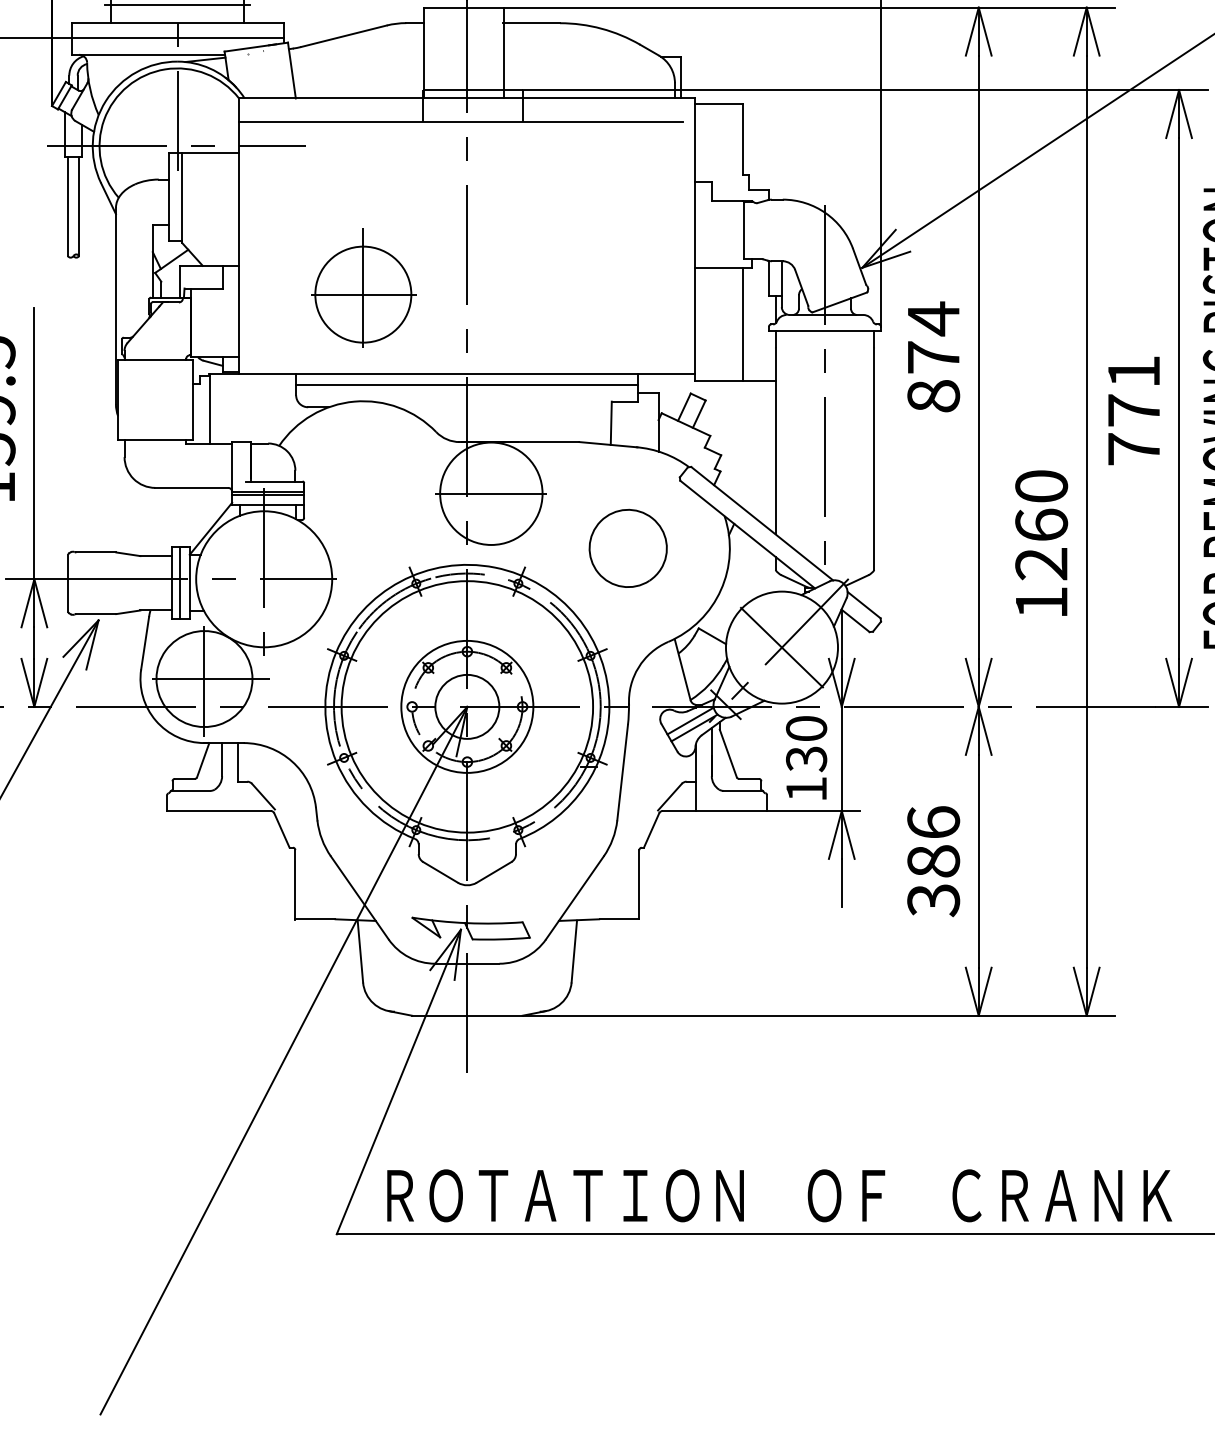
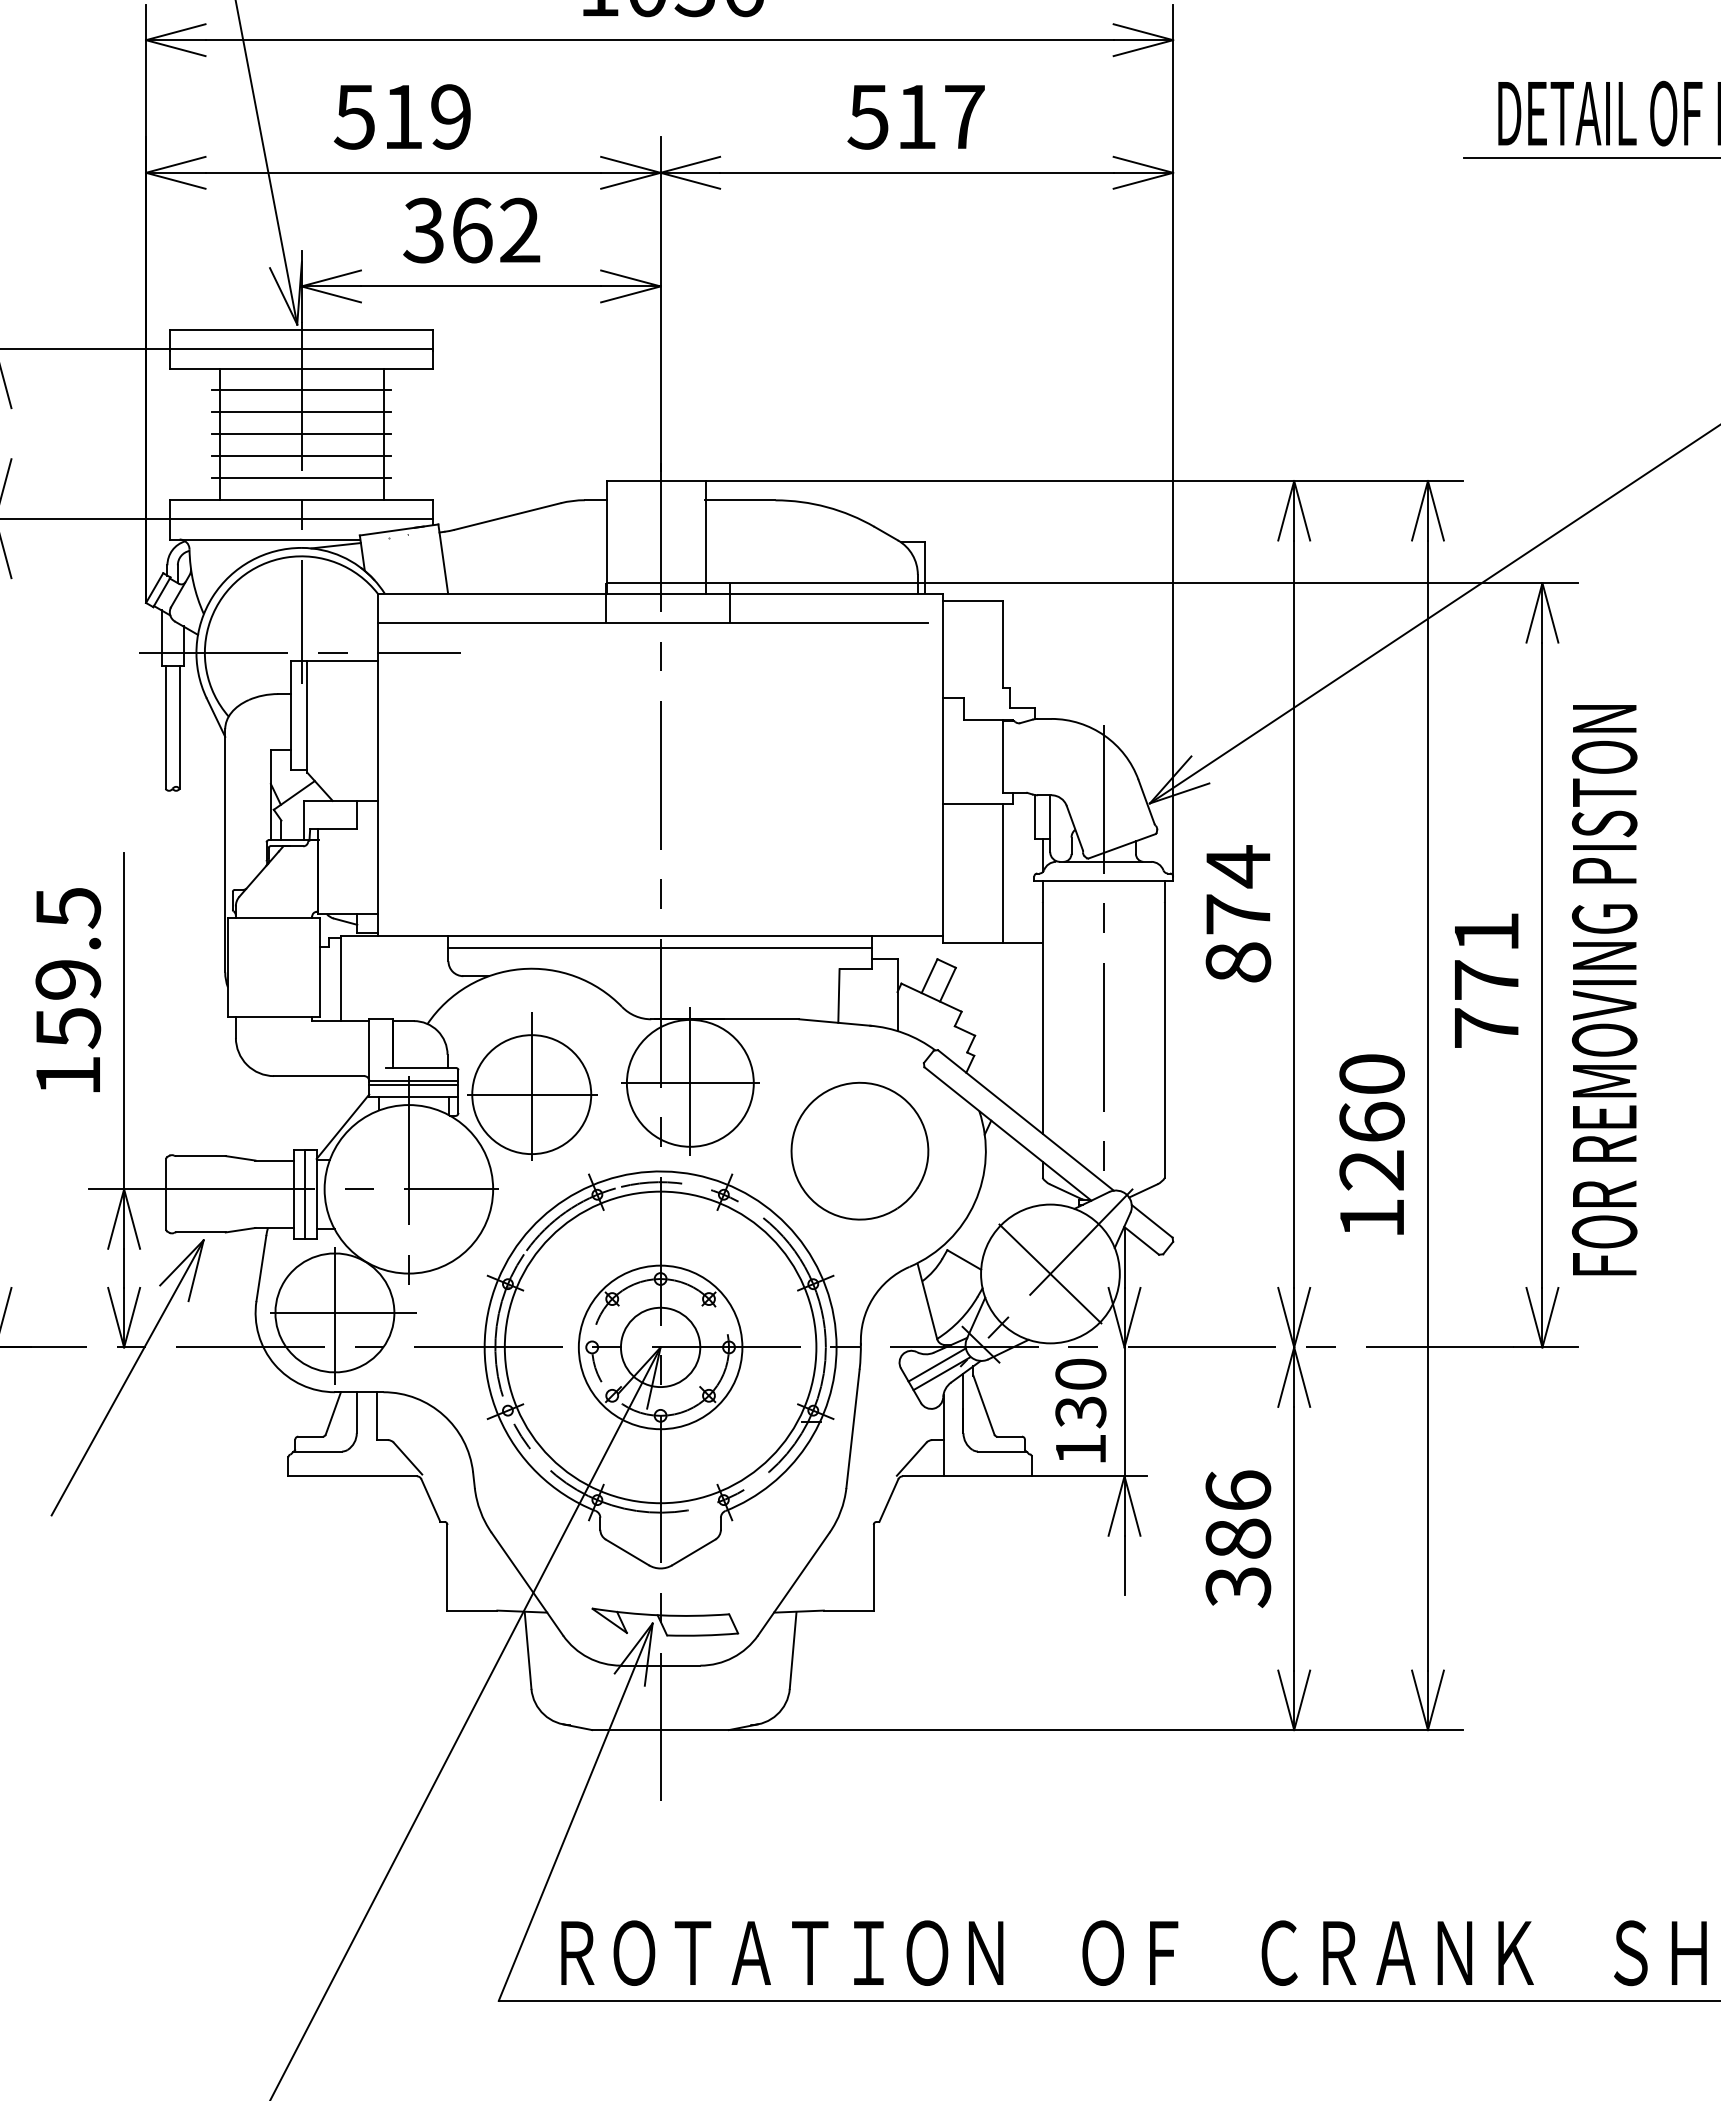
part: (363, 288) -> (532, 1086), moved
line: (491, 492) -> (690, 1081), added
part: (627, 547) -> (859, 1150), size x1.43

